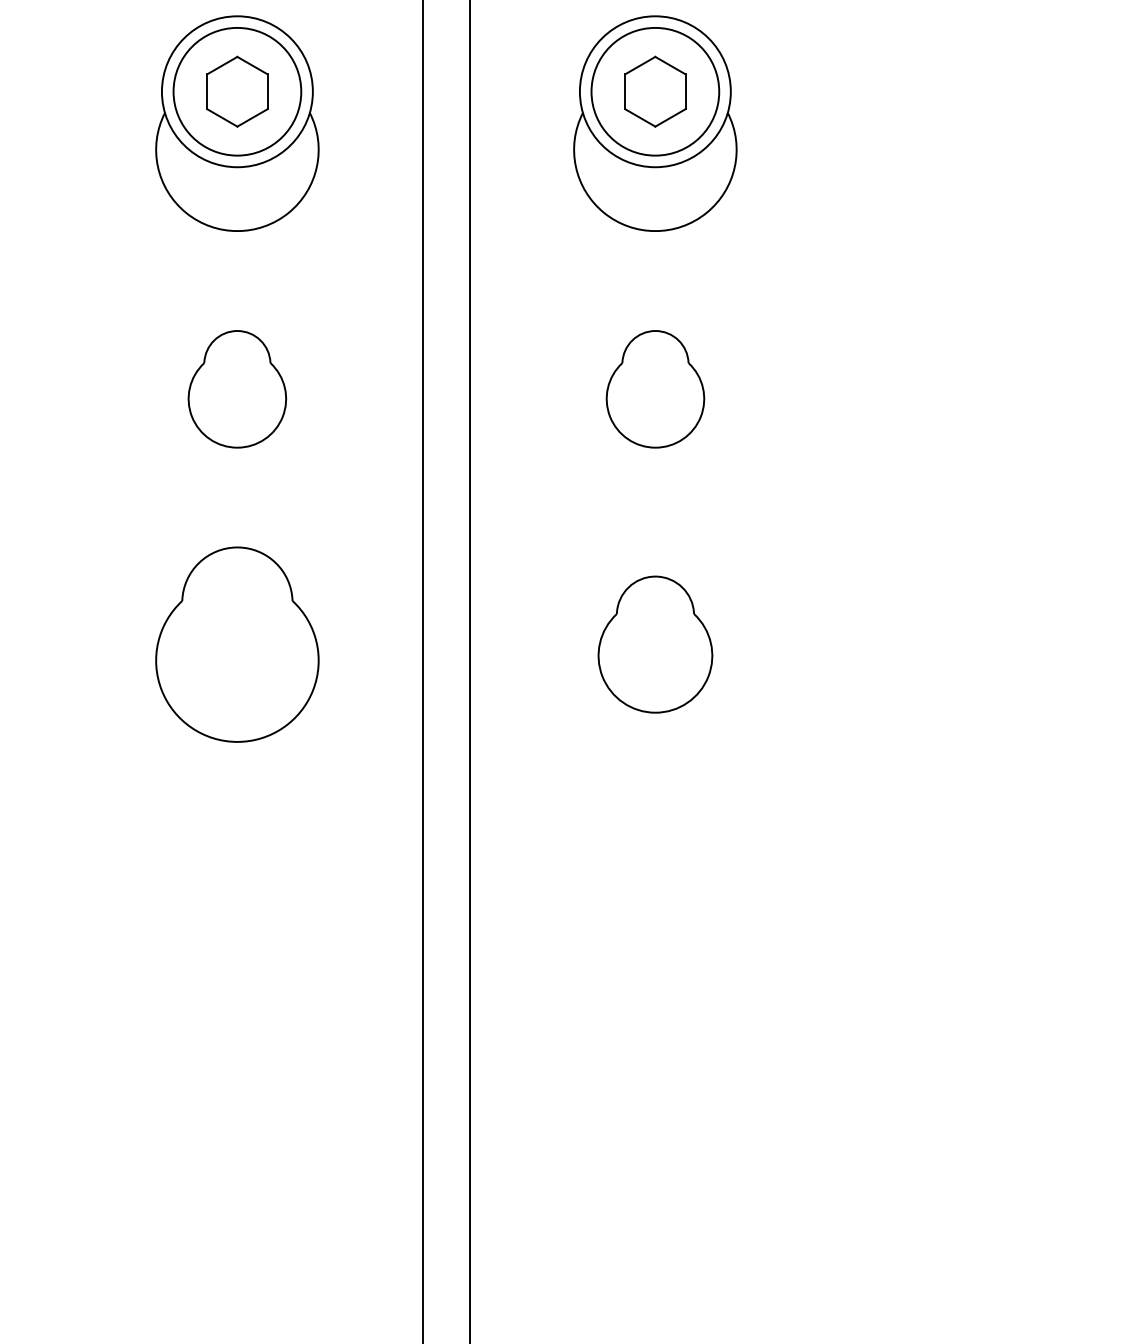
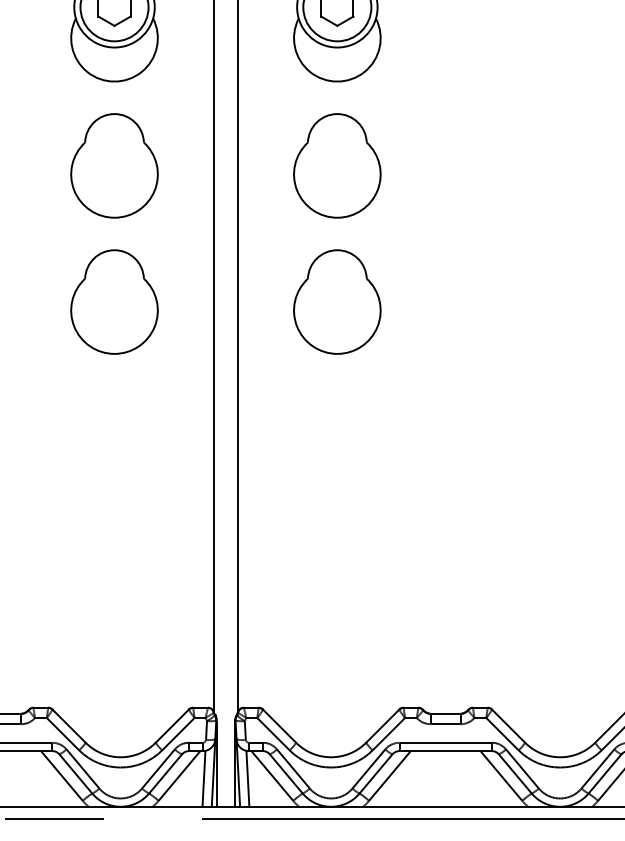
part: (237, 388) -> (114, 165), size x1.67
part: (655, 388) -> (337, 165), size x1.67
part: (655, 643) -> (337, 301), size x1.43

